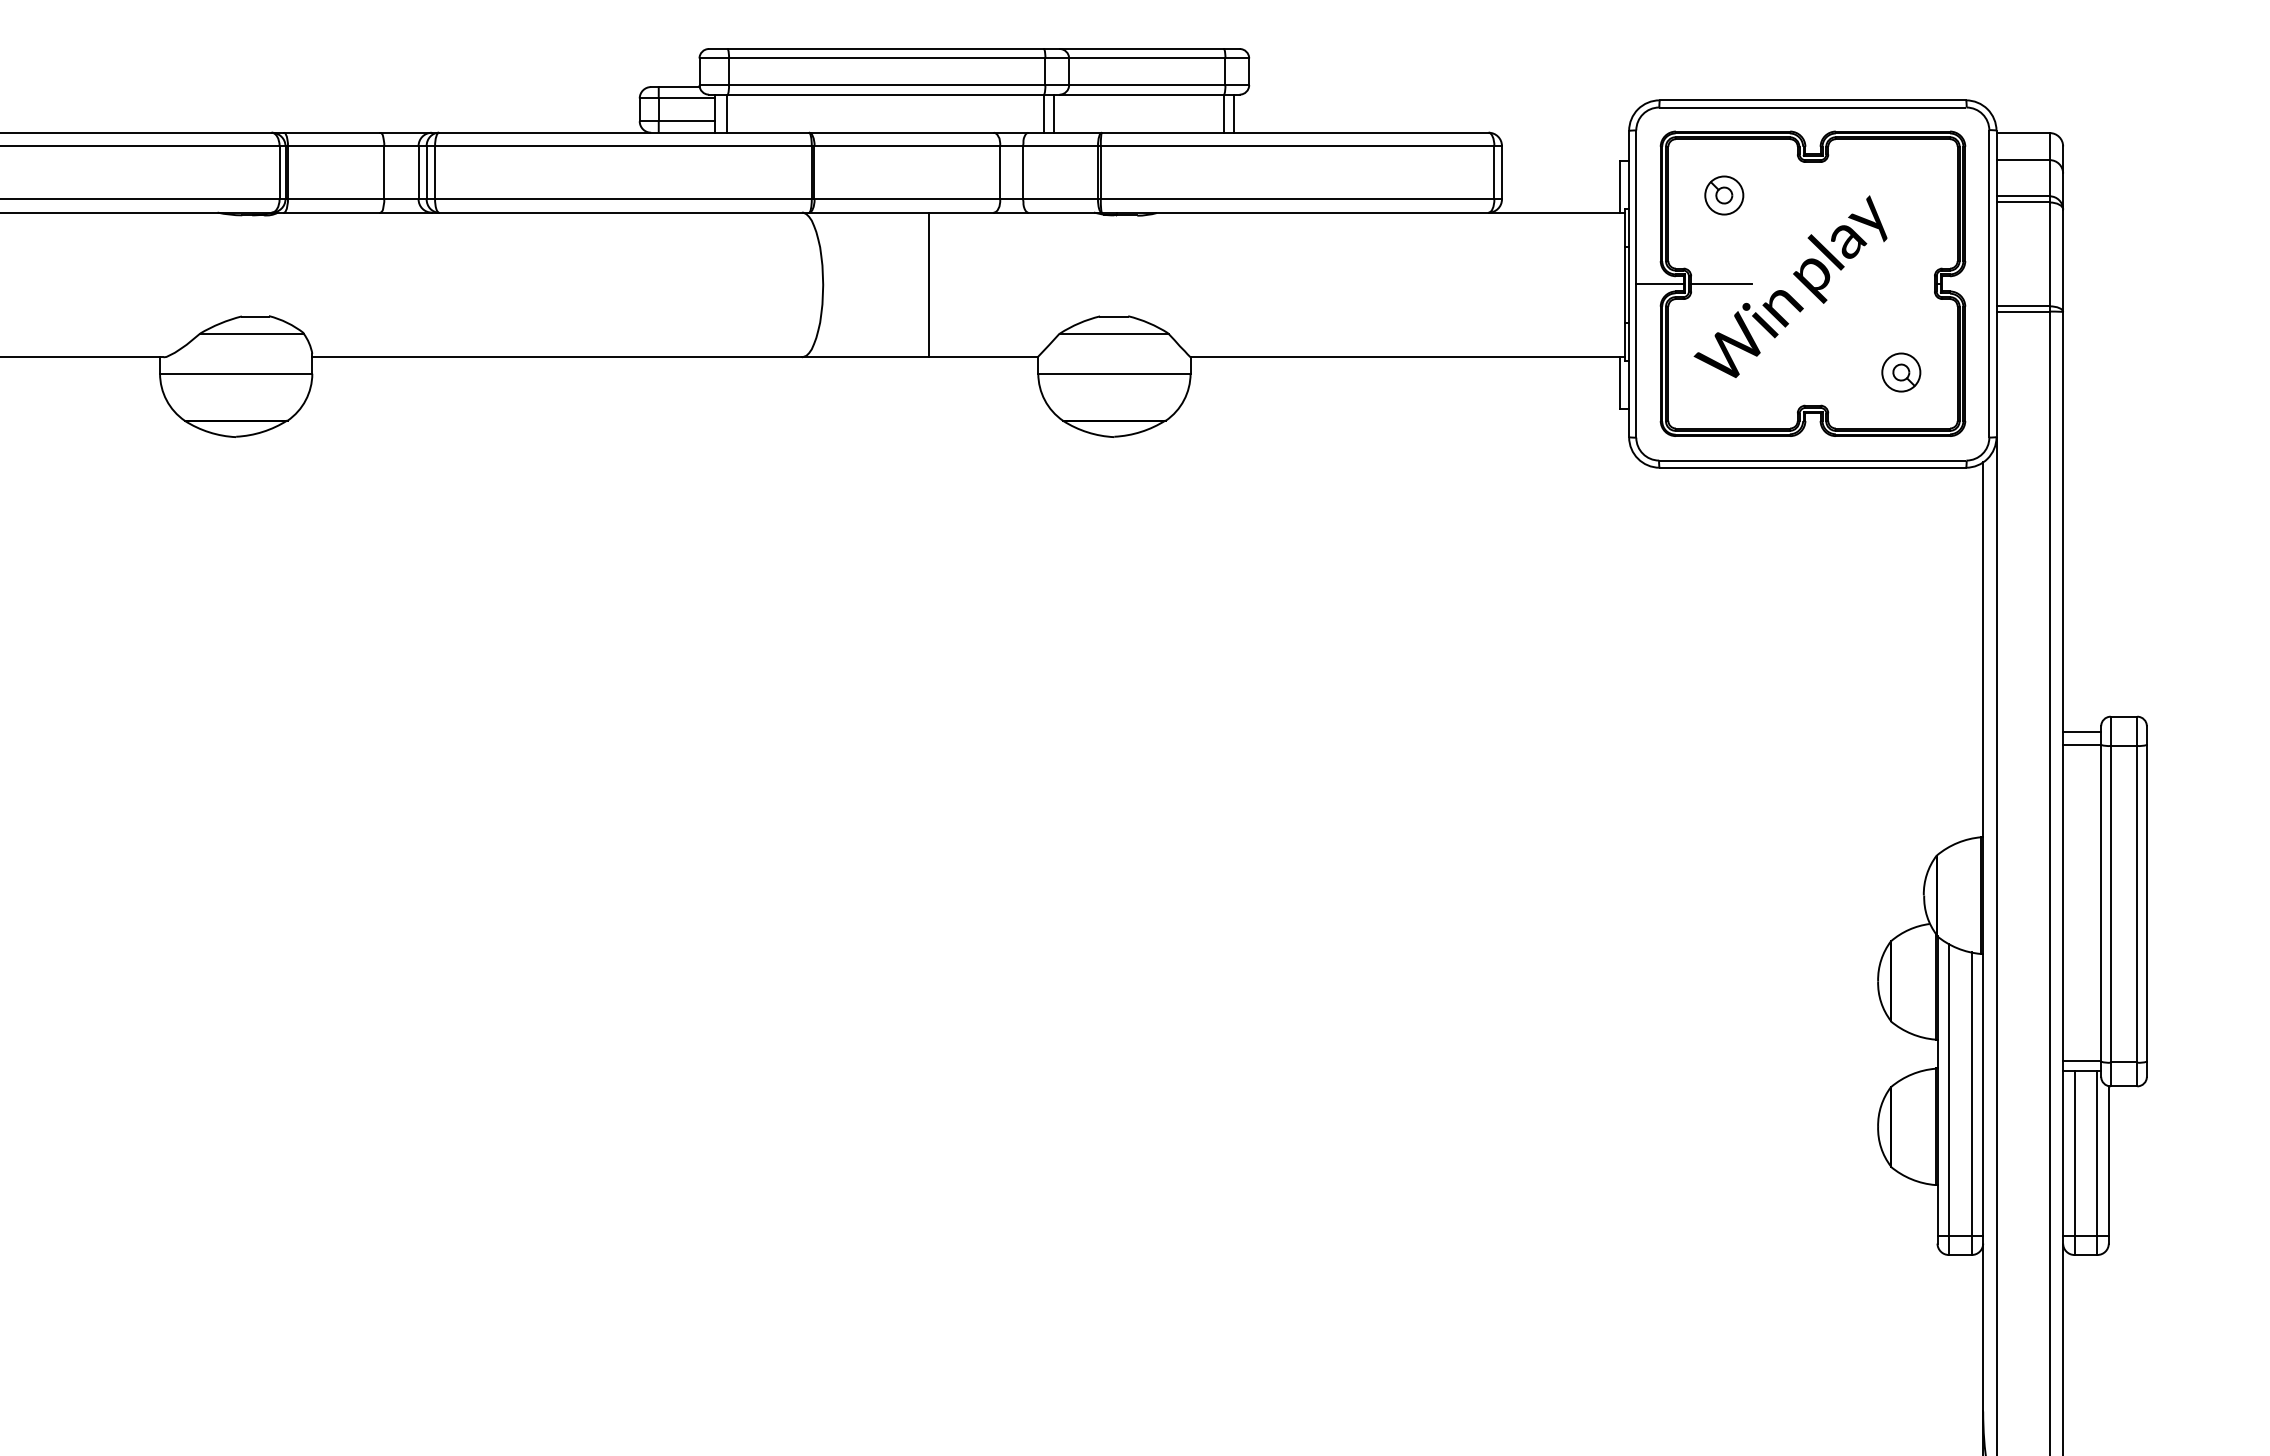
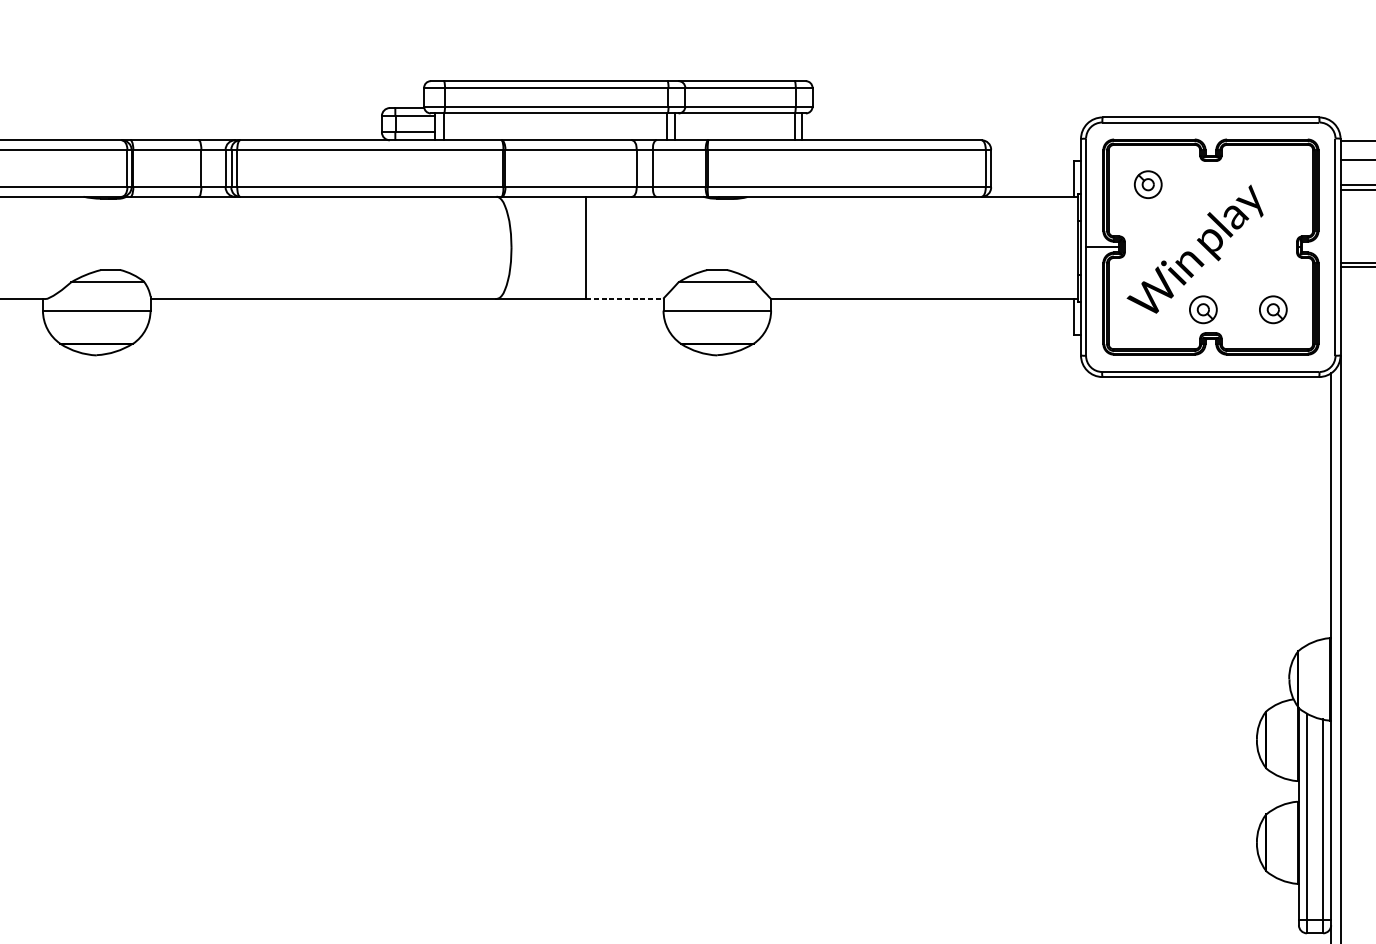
line: (1721, 283) -> (1146, 246), removed
line: (983, 357) -> (624, 299), solid -> dashed
part: (1802, 372) -> (1203, 309), added

